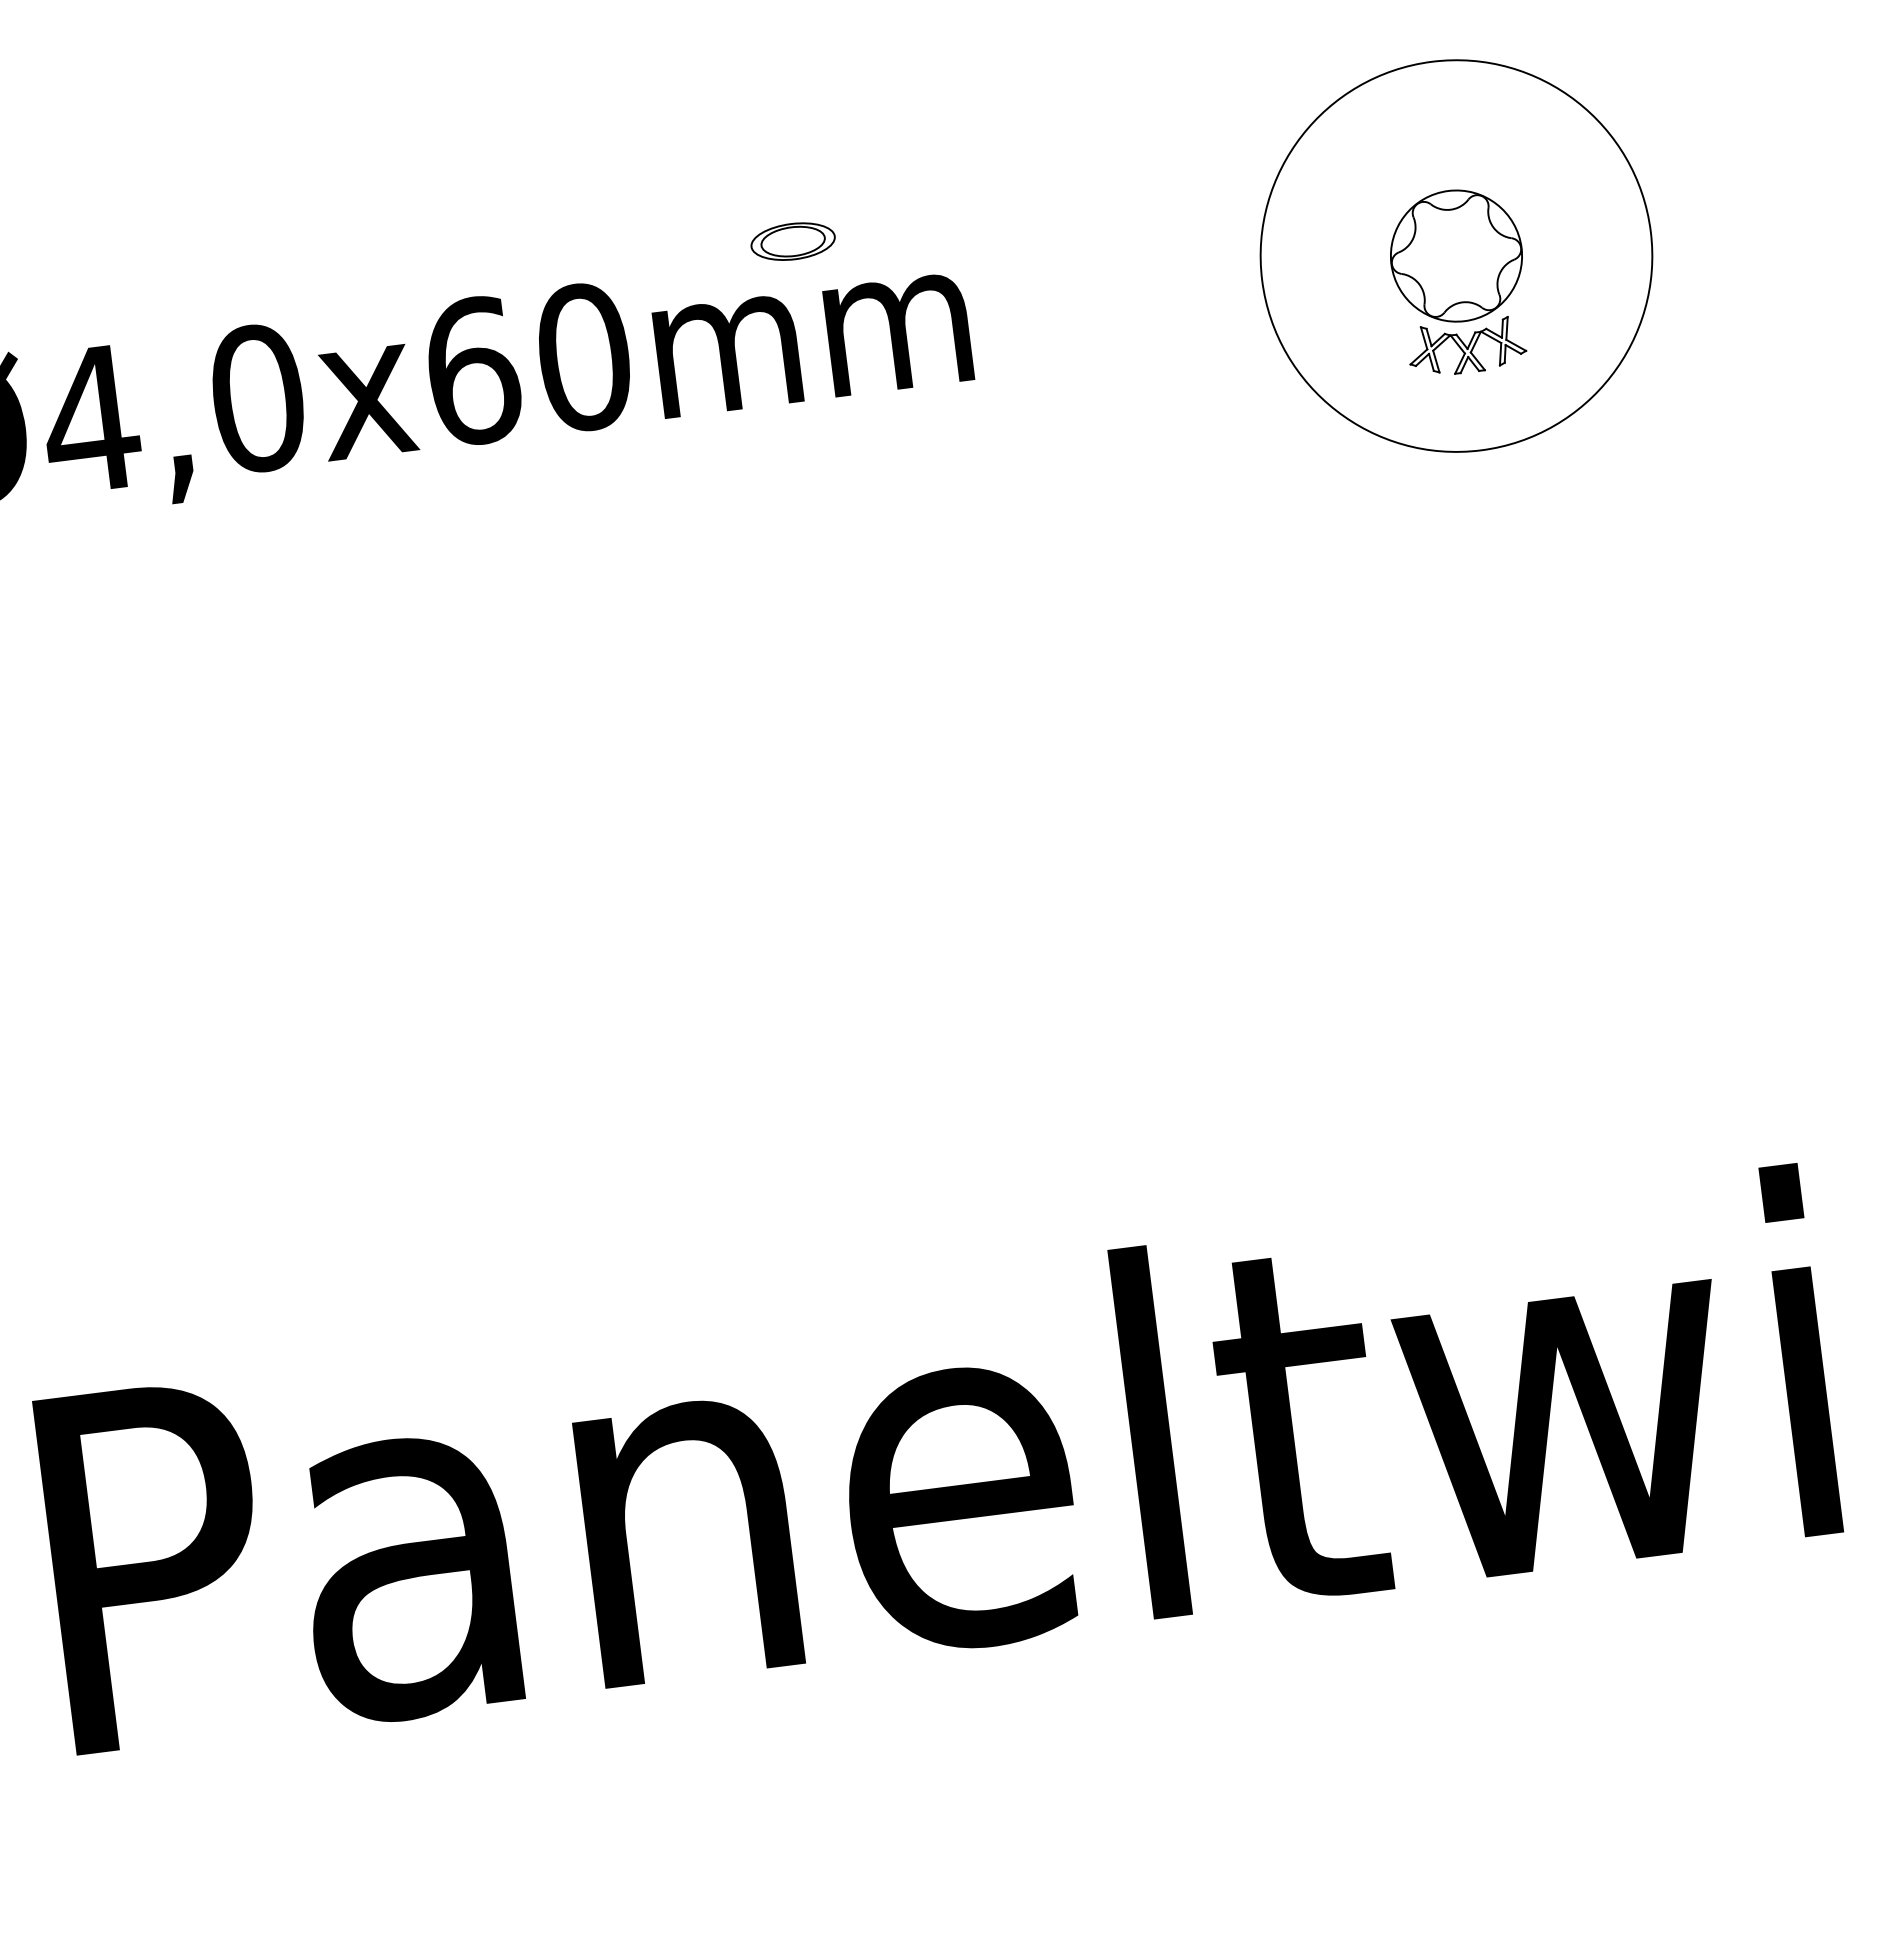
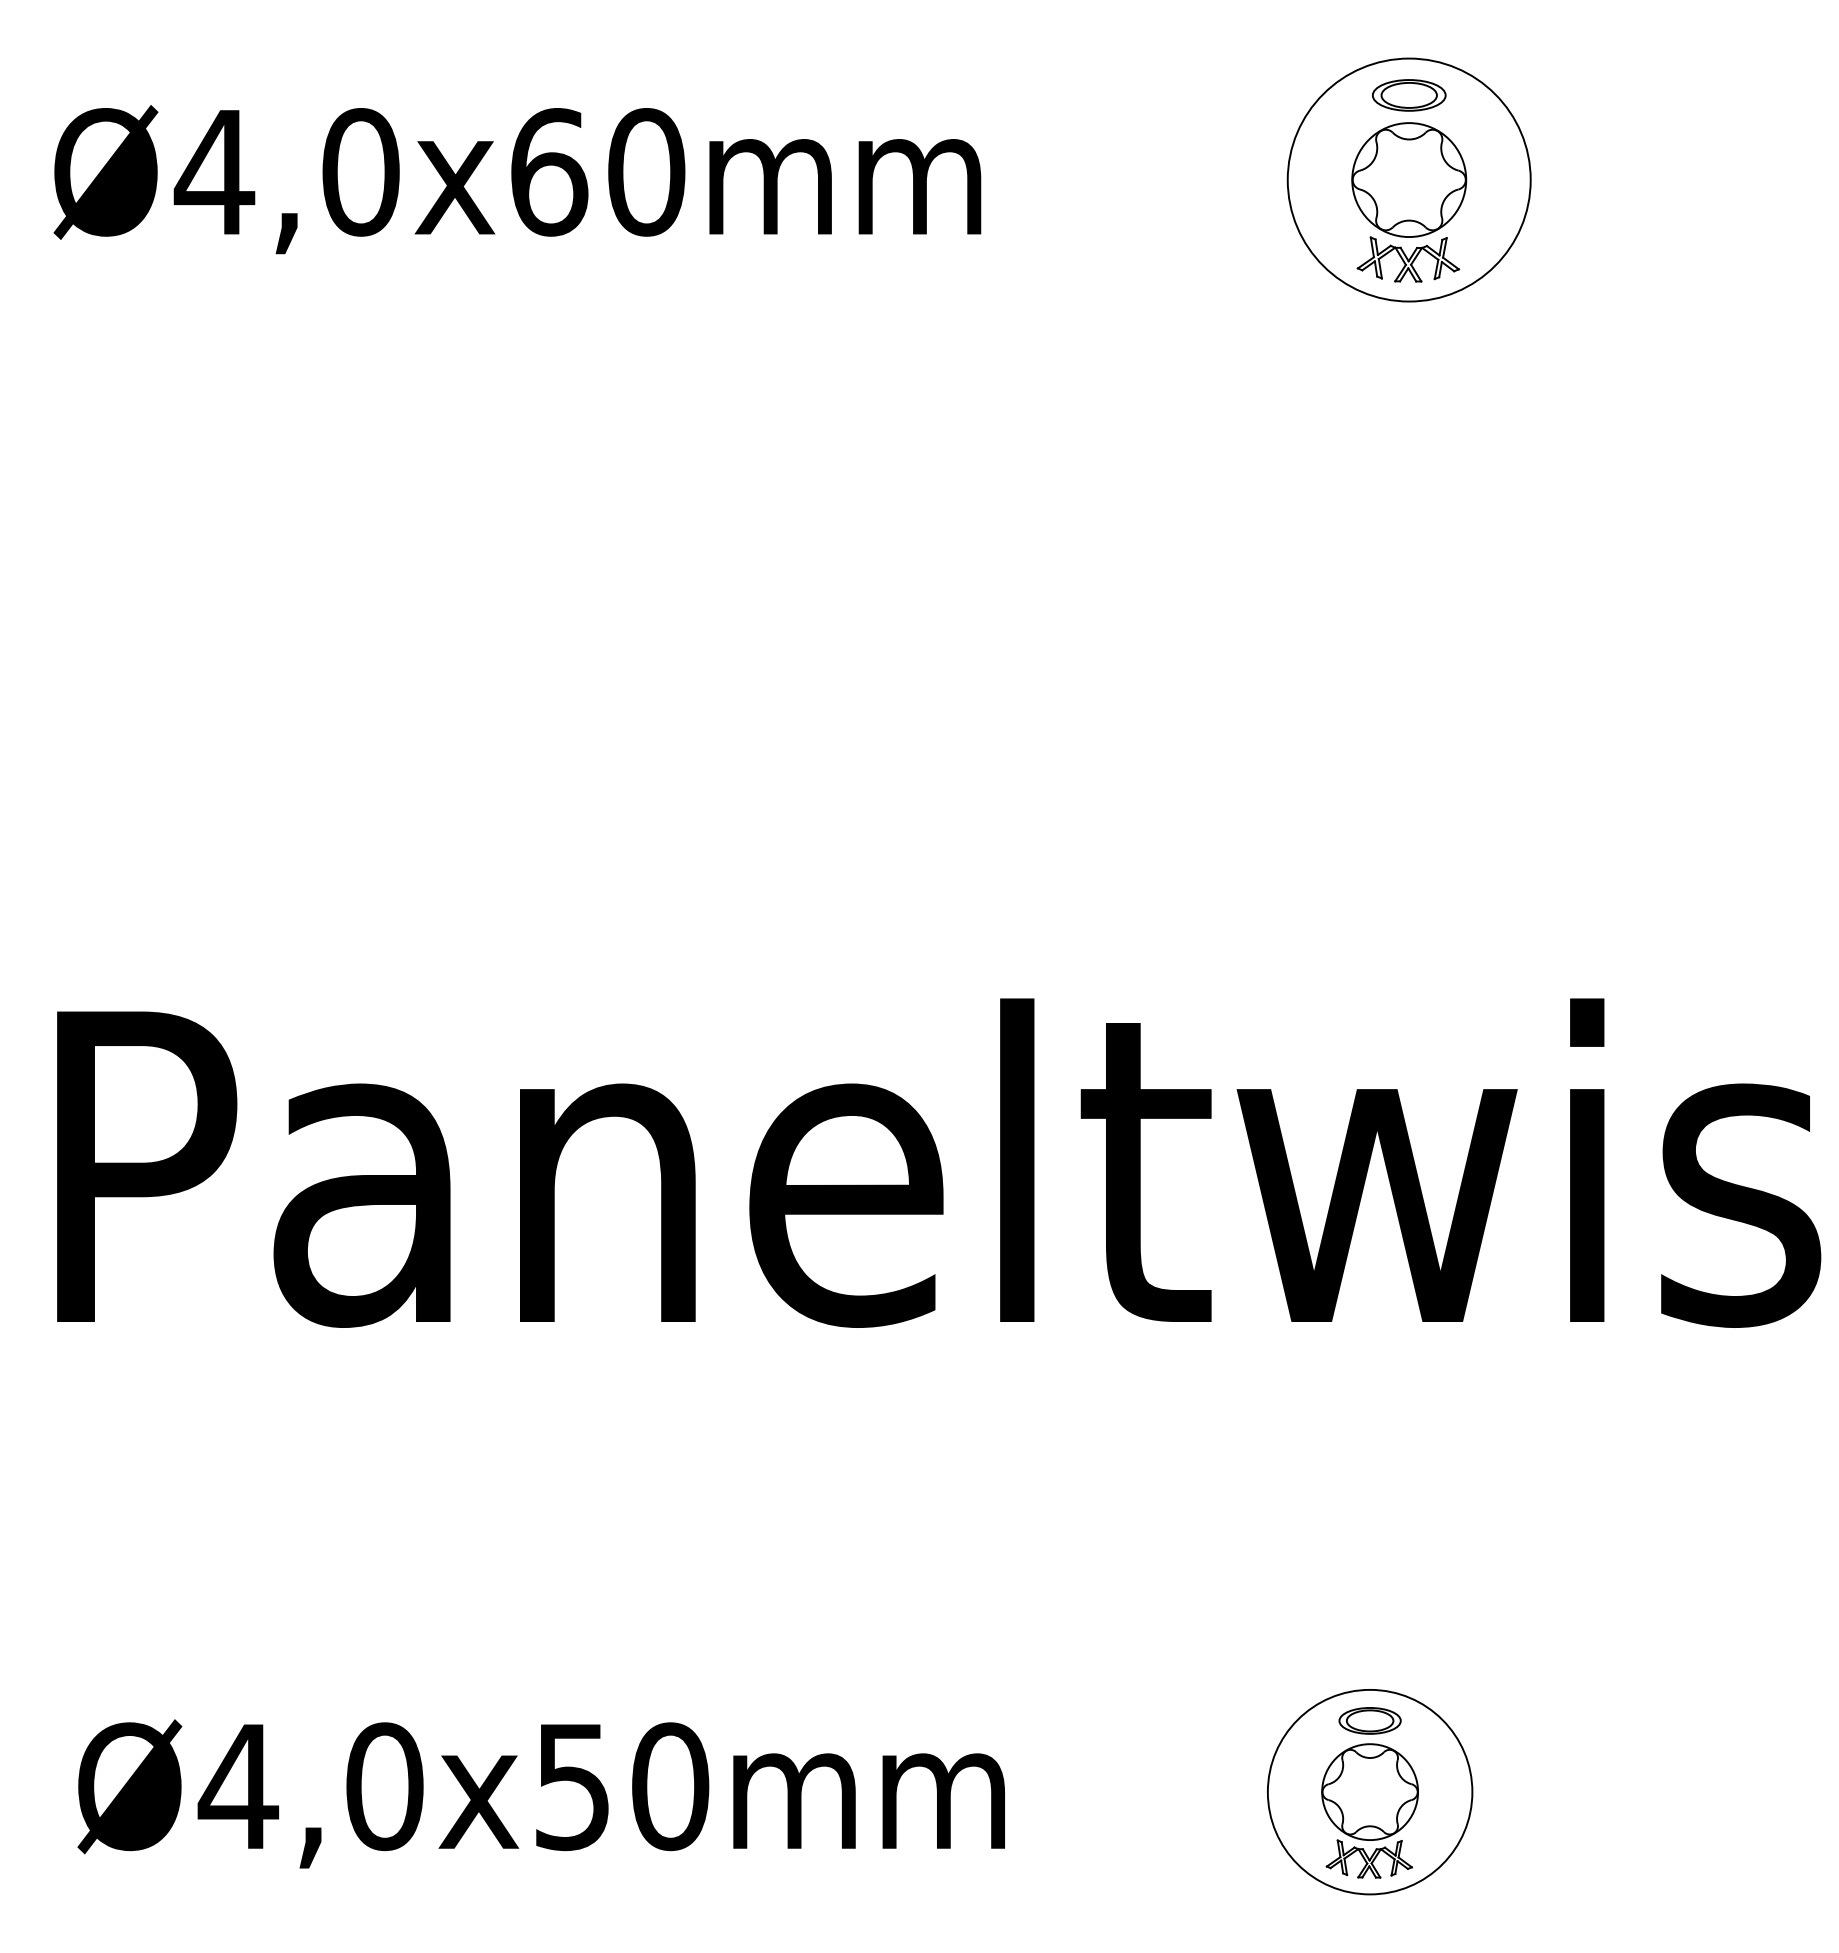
part: (792, 241) -> (1408, 95), moved
circle: (1455, 255) -> (1408, 179), size x0.71

